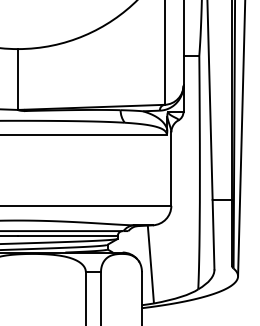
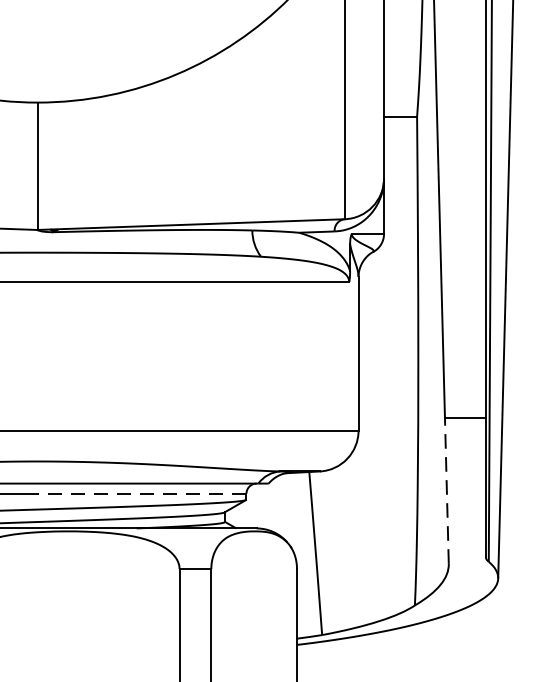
line: (213, 234) -> (446, 490), solid -> dashed
line: (67, 235) -> (141, 492), solid -> dashed

